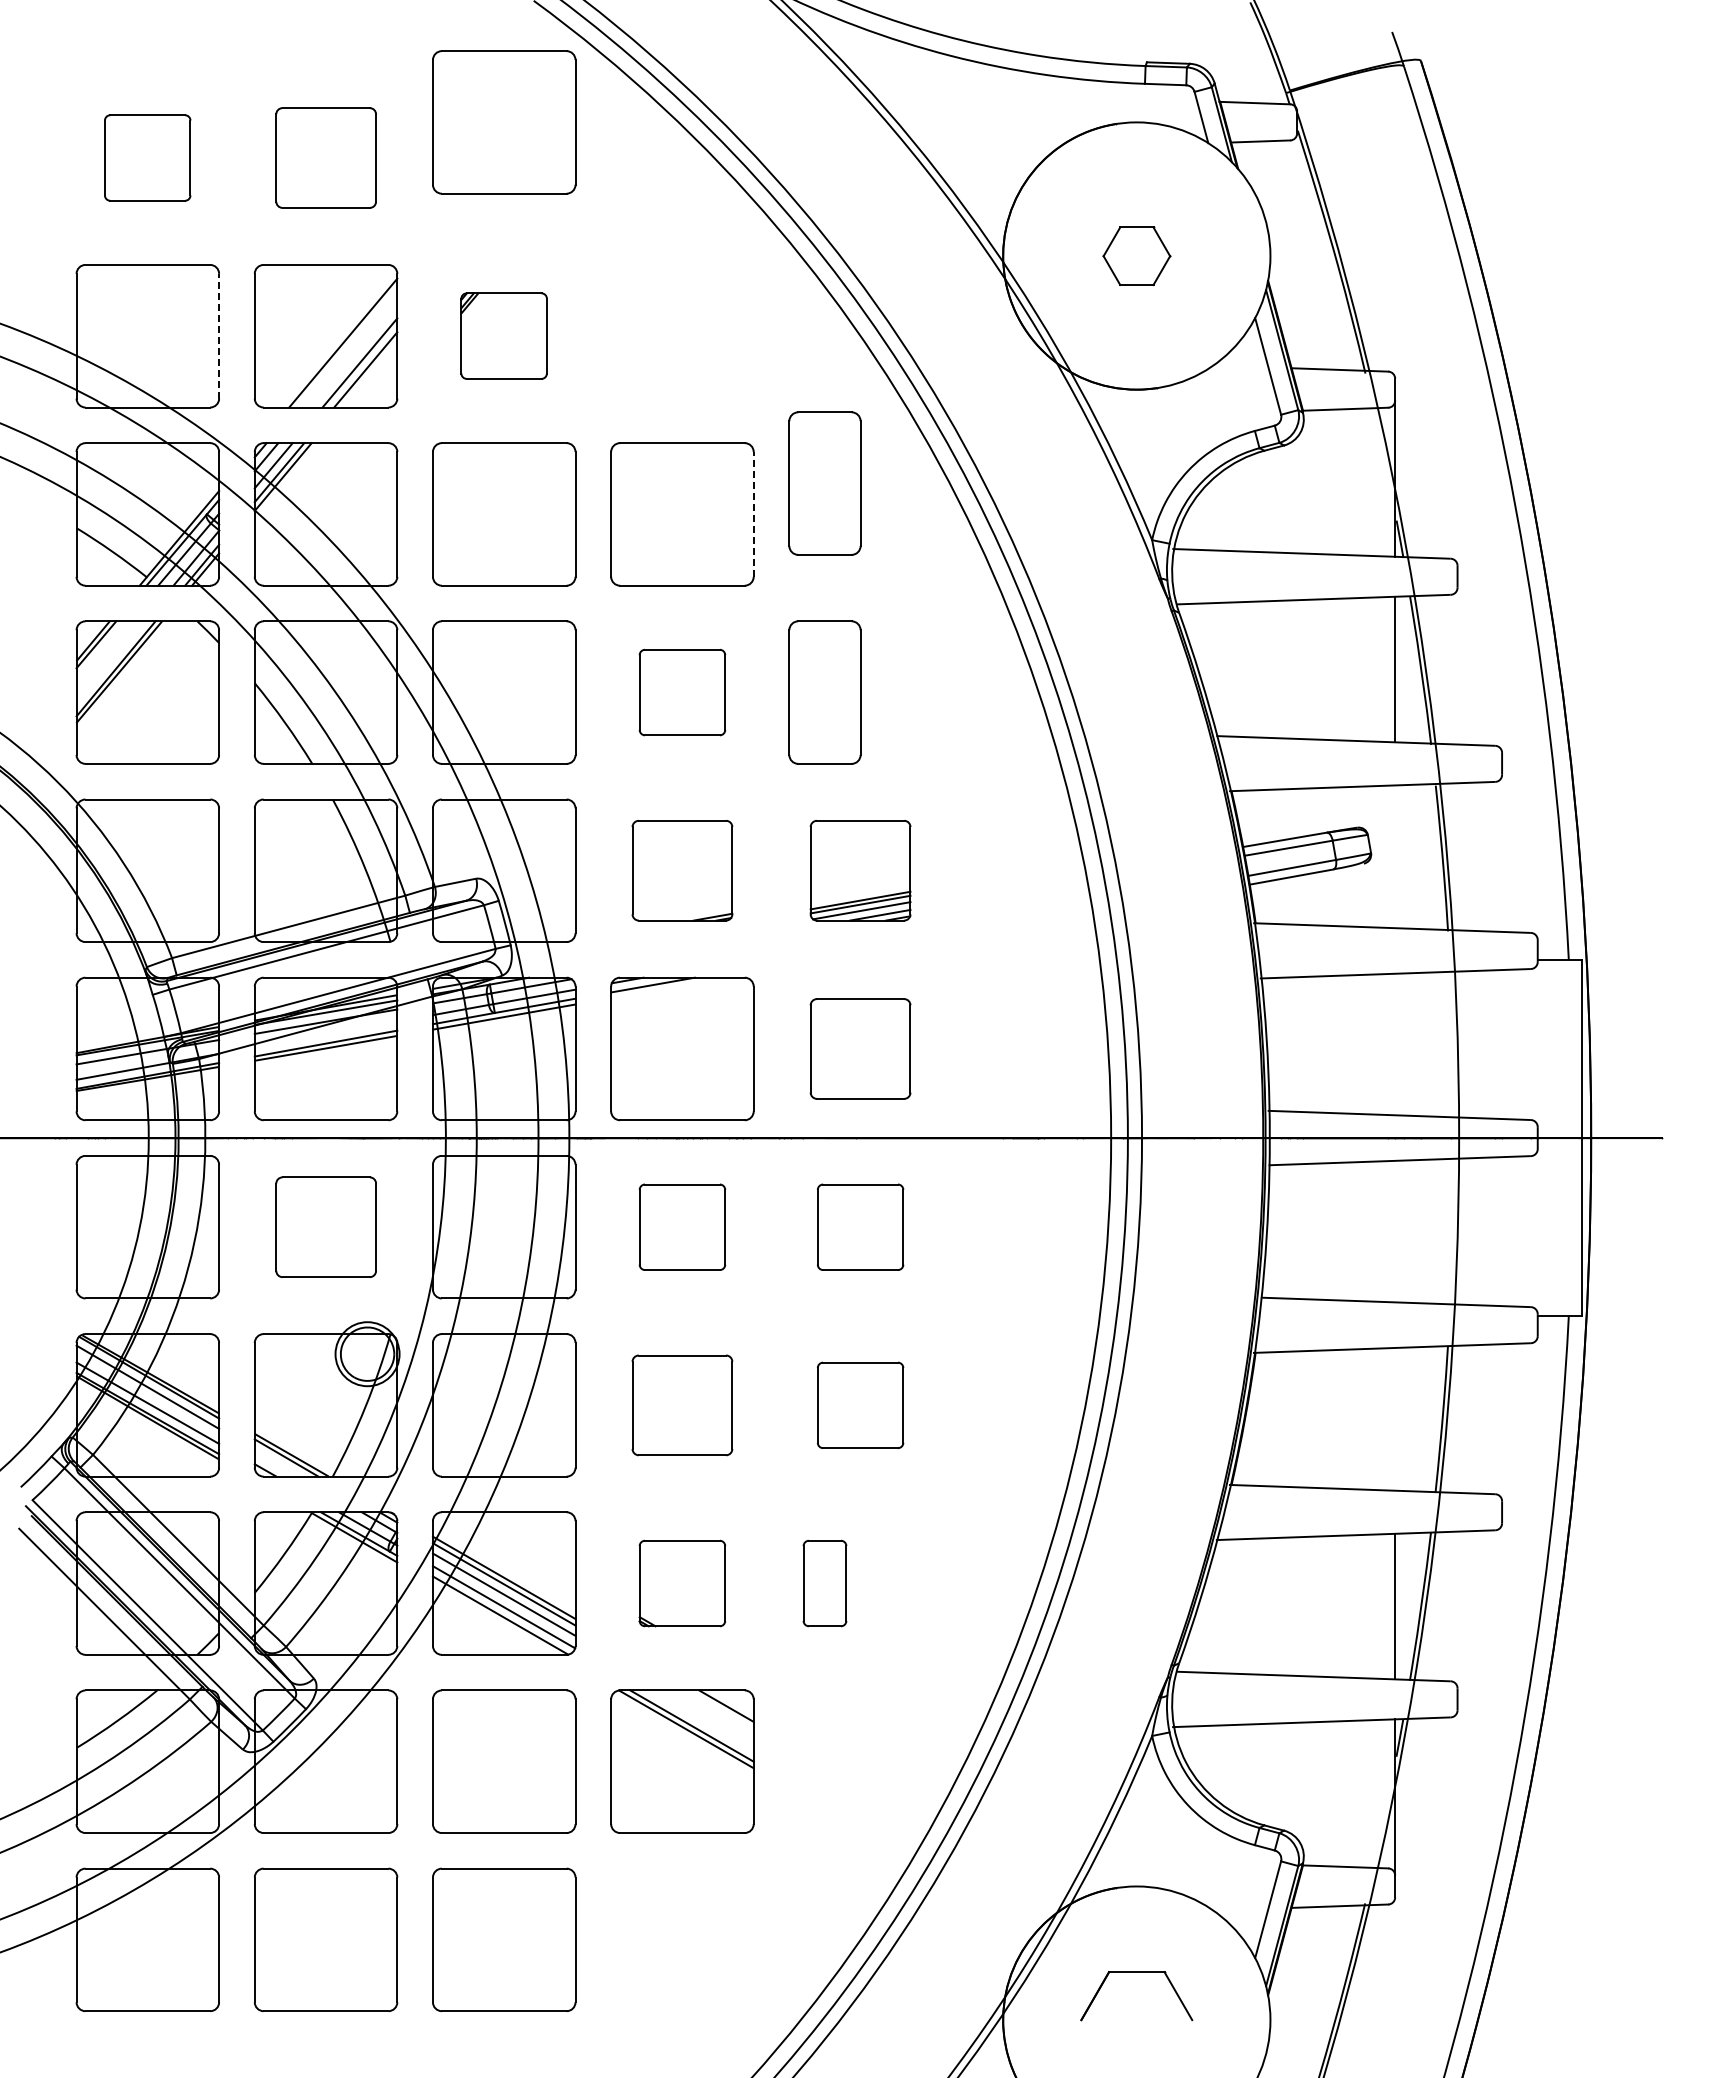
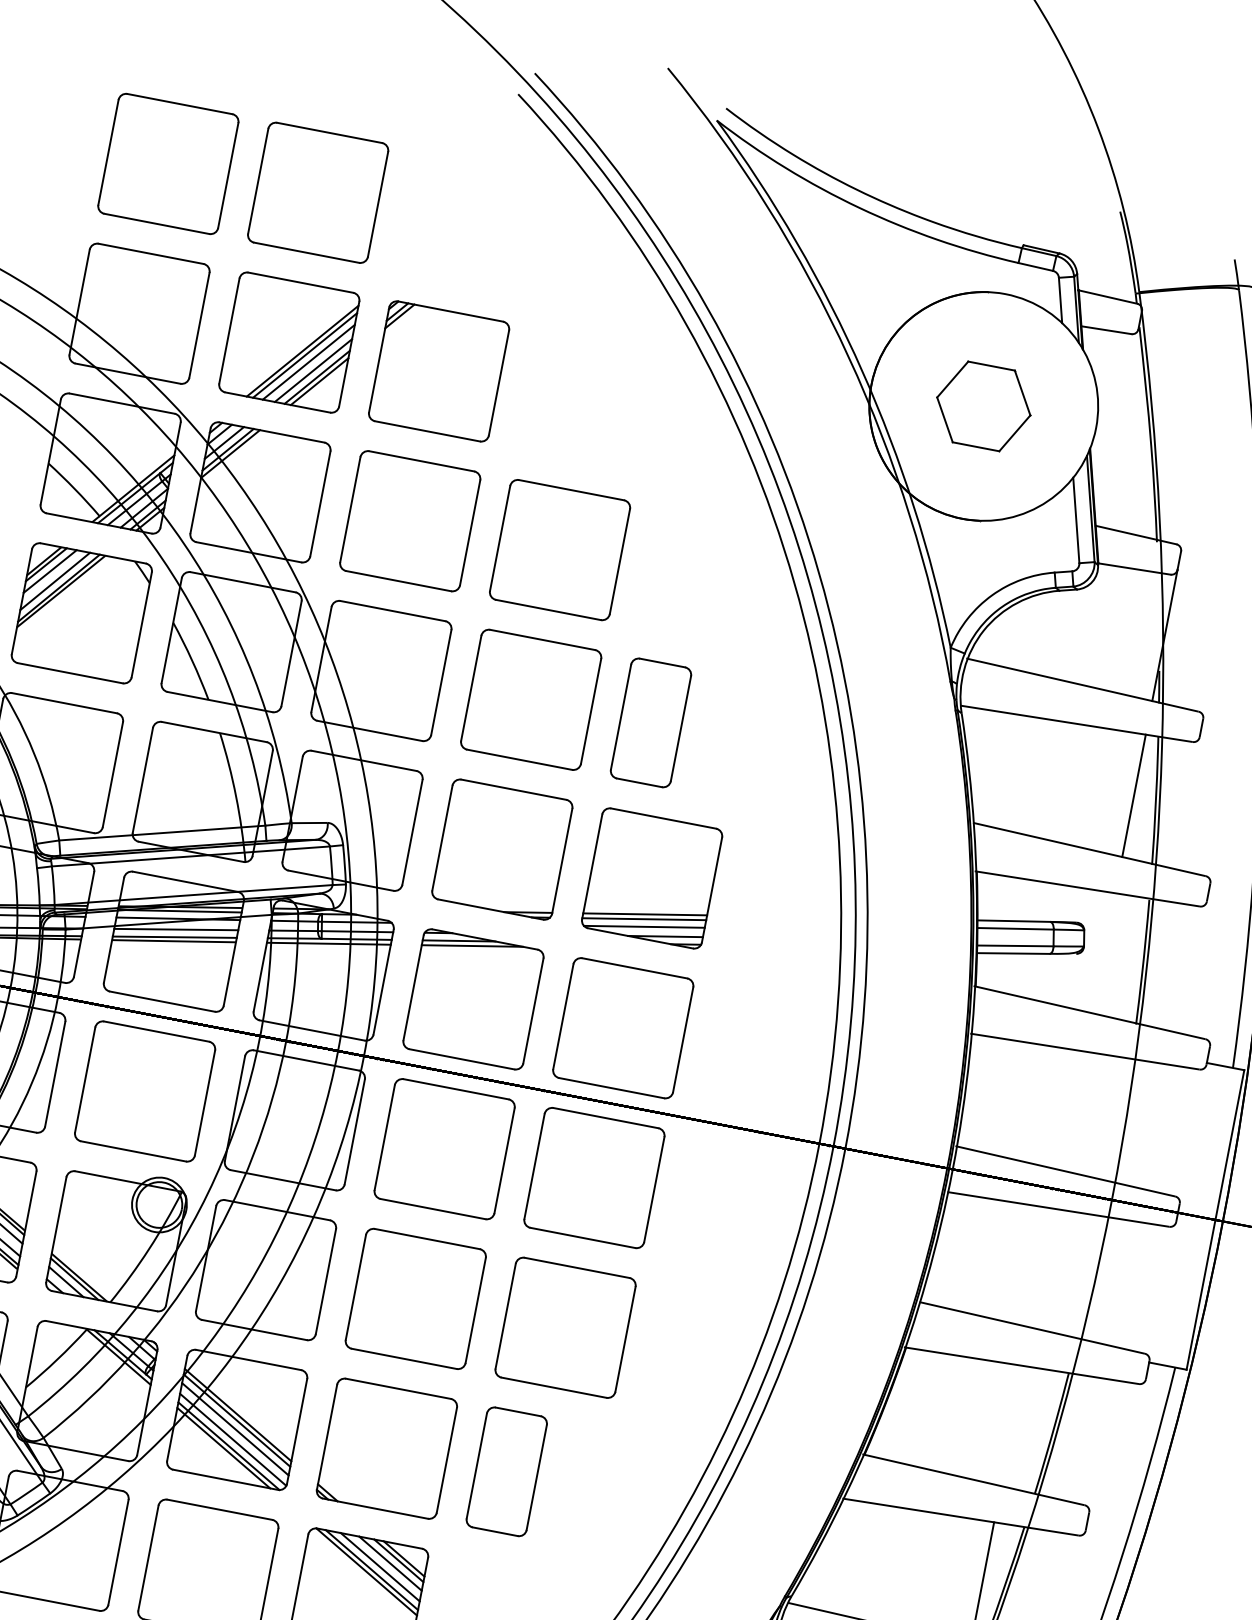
part: (504, 122) -> (473, 191), removed
part: (147, 157) -> (168, 163), size x1.67
part: (326, 157) -> (318, 192), size x1.43
part: (1136, 256) -> (983, 406), size x1.67
line: (219, 335) -> (199, 324), dashed -> solid
part: (503, 335) -> (438, 370), size x1.67
line: (346, 347) -> (304, 355), added
line: (352, 354) -> (308, 362), added
line: (369, 374) -> (319, 381), added
part: (824, 483) -> (684, 547), removed
line: (753, 513) -> (619, 560), dashed -> solid
line: (102, 651) -> (50, 571), added
line: (109, 661) -> (54, 580), added
part: (682, 692) -> (531, 699), size x1.67
part: (682, 870) -> (502, 849), size x1.43
part: (860, 870) -> (652, 878), size x1.43
line: (669, 987) -> (472, 945), added
line: (325, 1034) -> (175, 929), added
part: (860, 1048) -> (623, 1027), size x1.43
part: (326, 1227) -> (145, 1091), size x1.43
part: (682, 1227) -> (444, 1149), size x1.67
part: (860, 1227) -> (594, 1178), size x1.67
part: (682, 1405) -> (415, 1299), size x1.43
part: (860, 1405) -> (565, 1327), size x1.67
line: (277, 1462) -> (66, 1281), added
part: (682, 1583) -> (387, 1448), size x1.67
part: (824, 1583) -> (506, 1471), size x1.67
line: (494, 1618) -> (223, 1447), added
line: (720, 1709) -> (398, 1560), added
line: (711, 1714) -> (390, 1563), added
line: (700, 1720) -> (379, 1566), added

